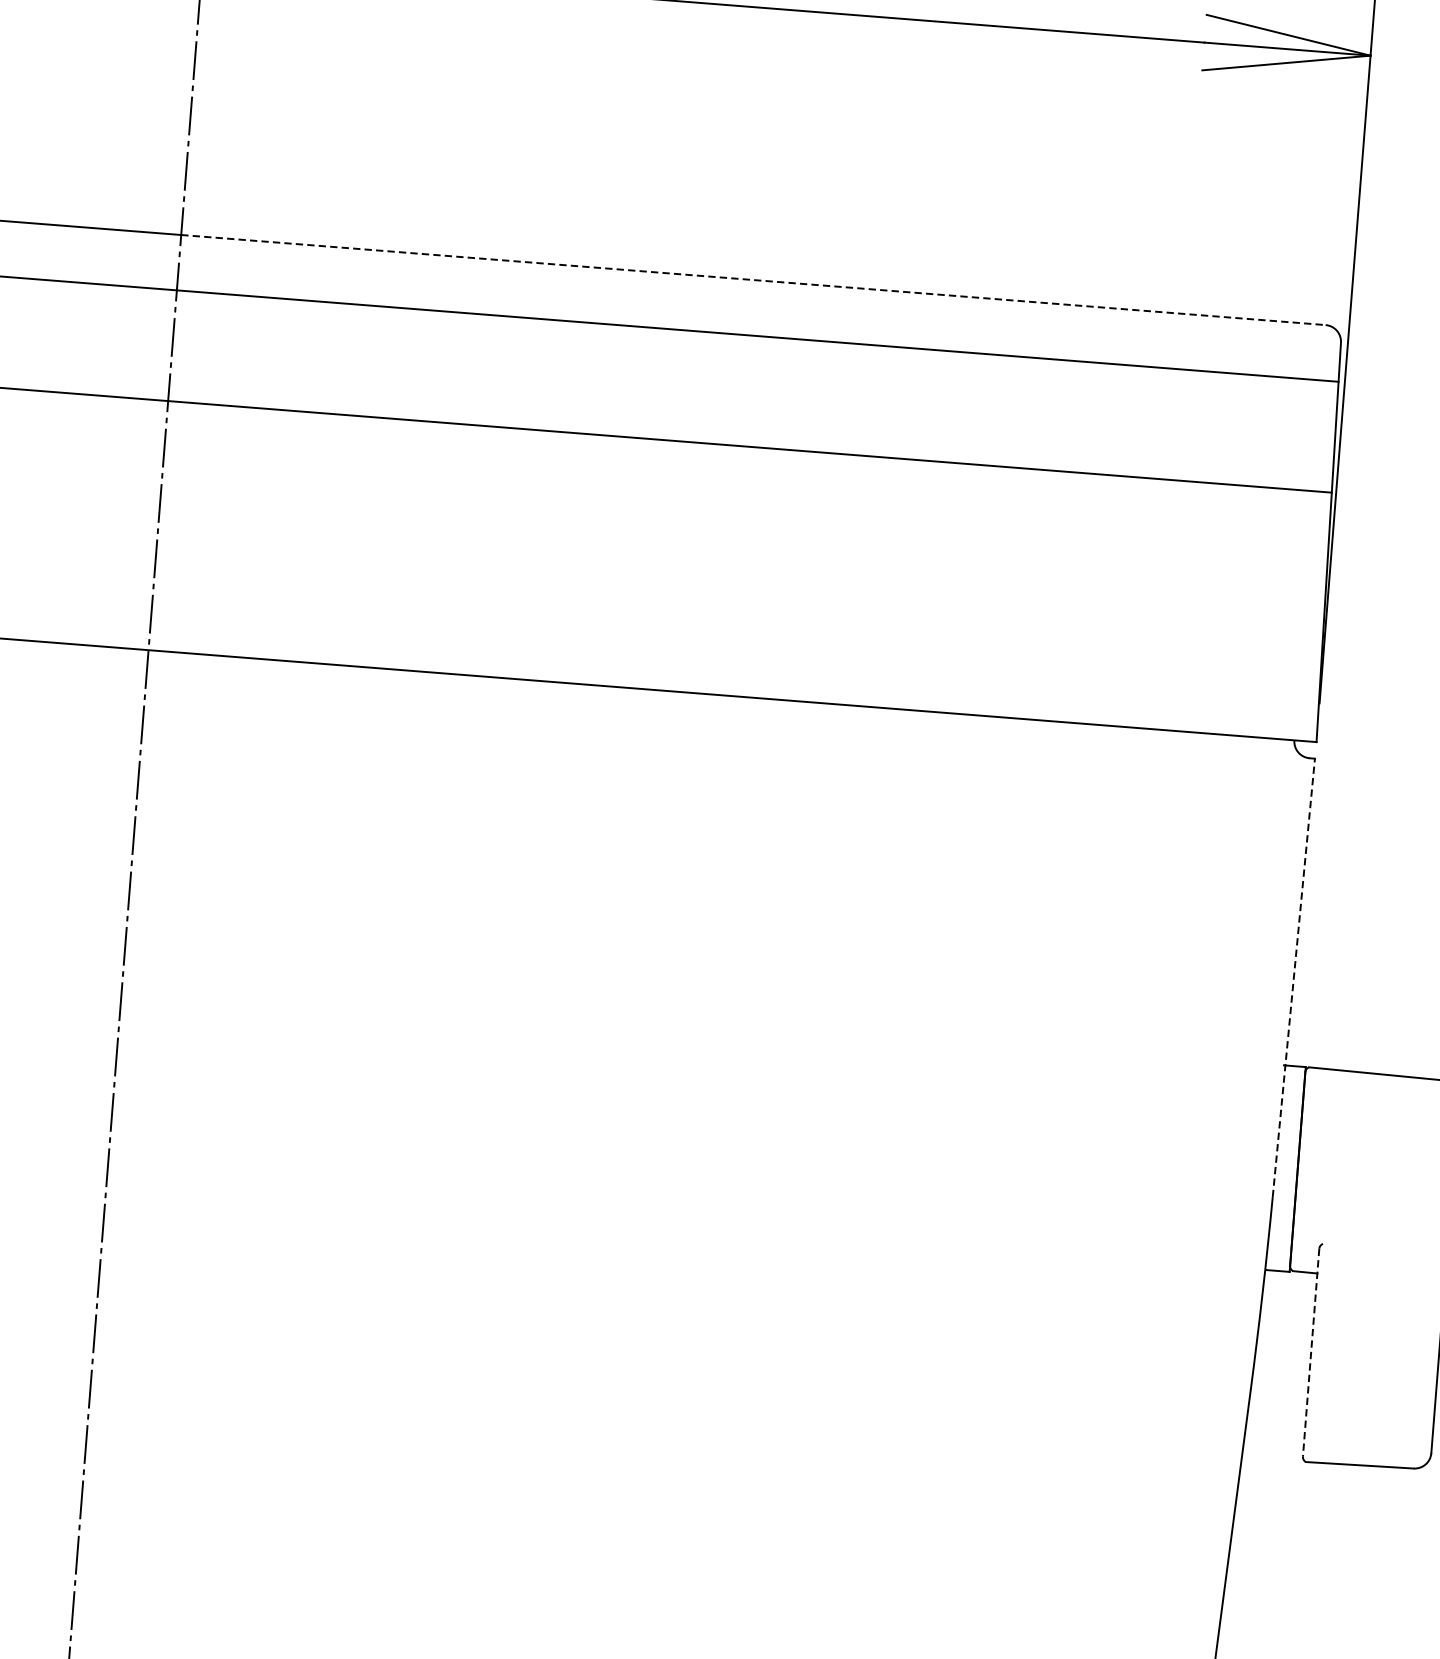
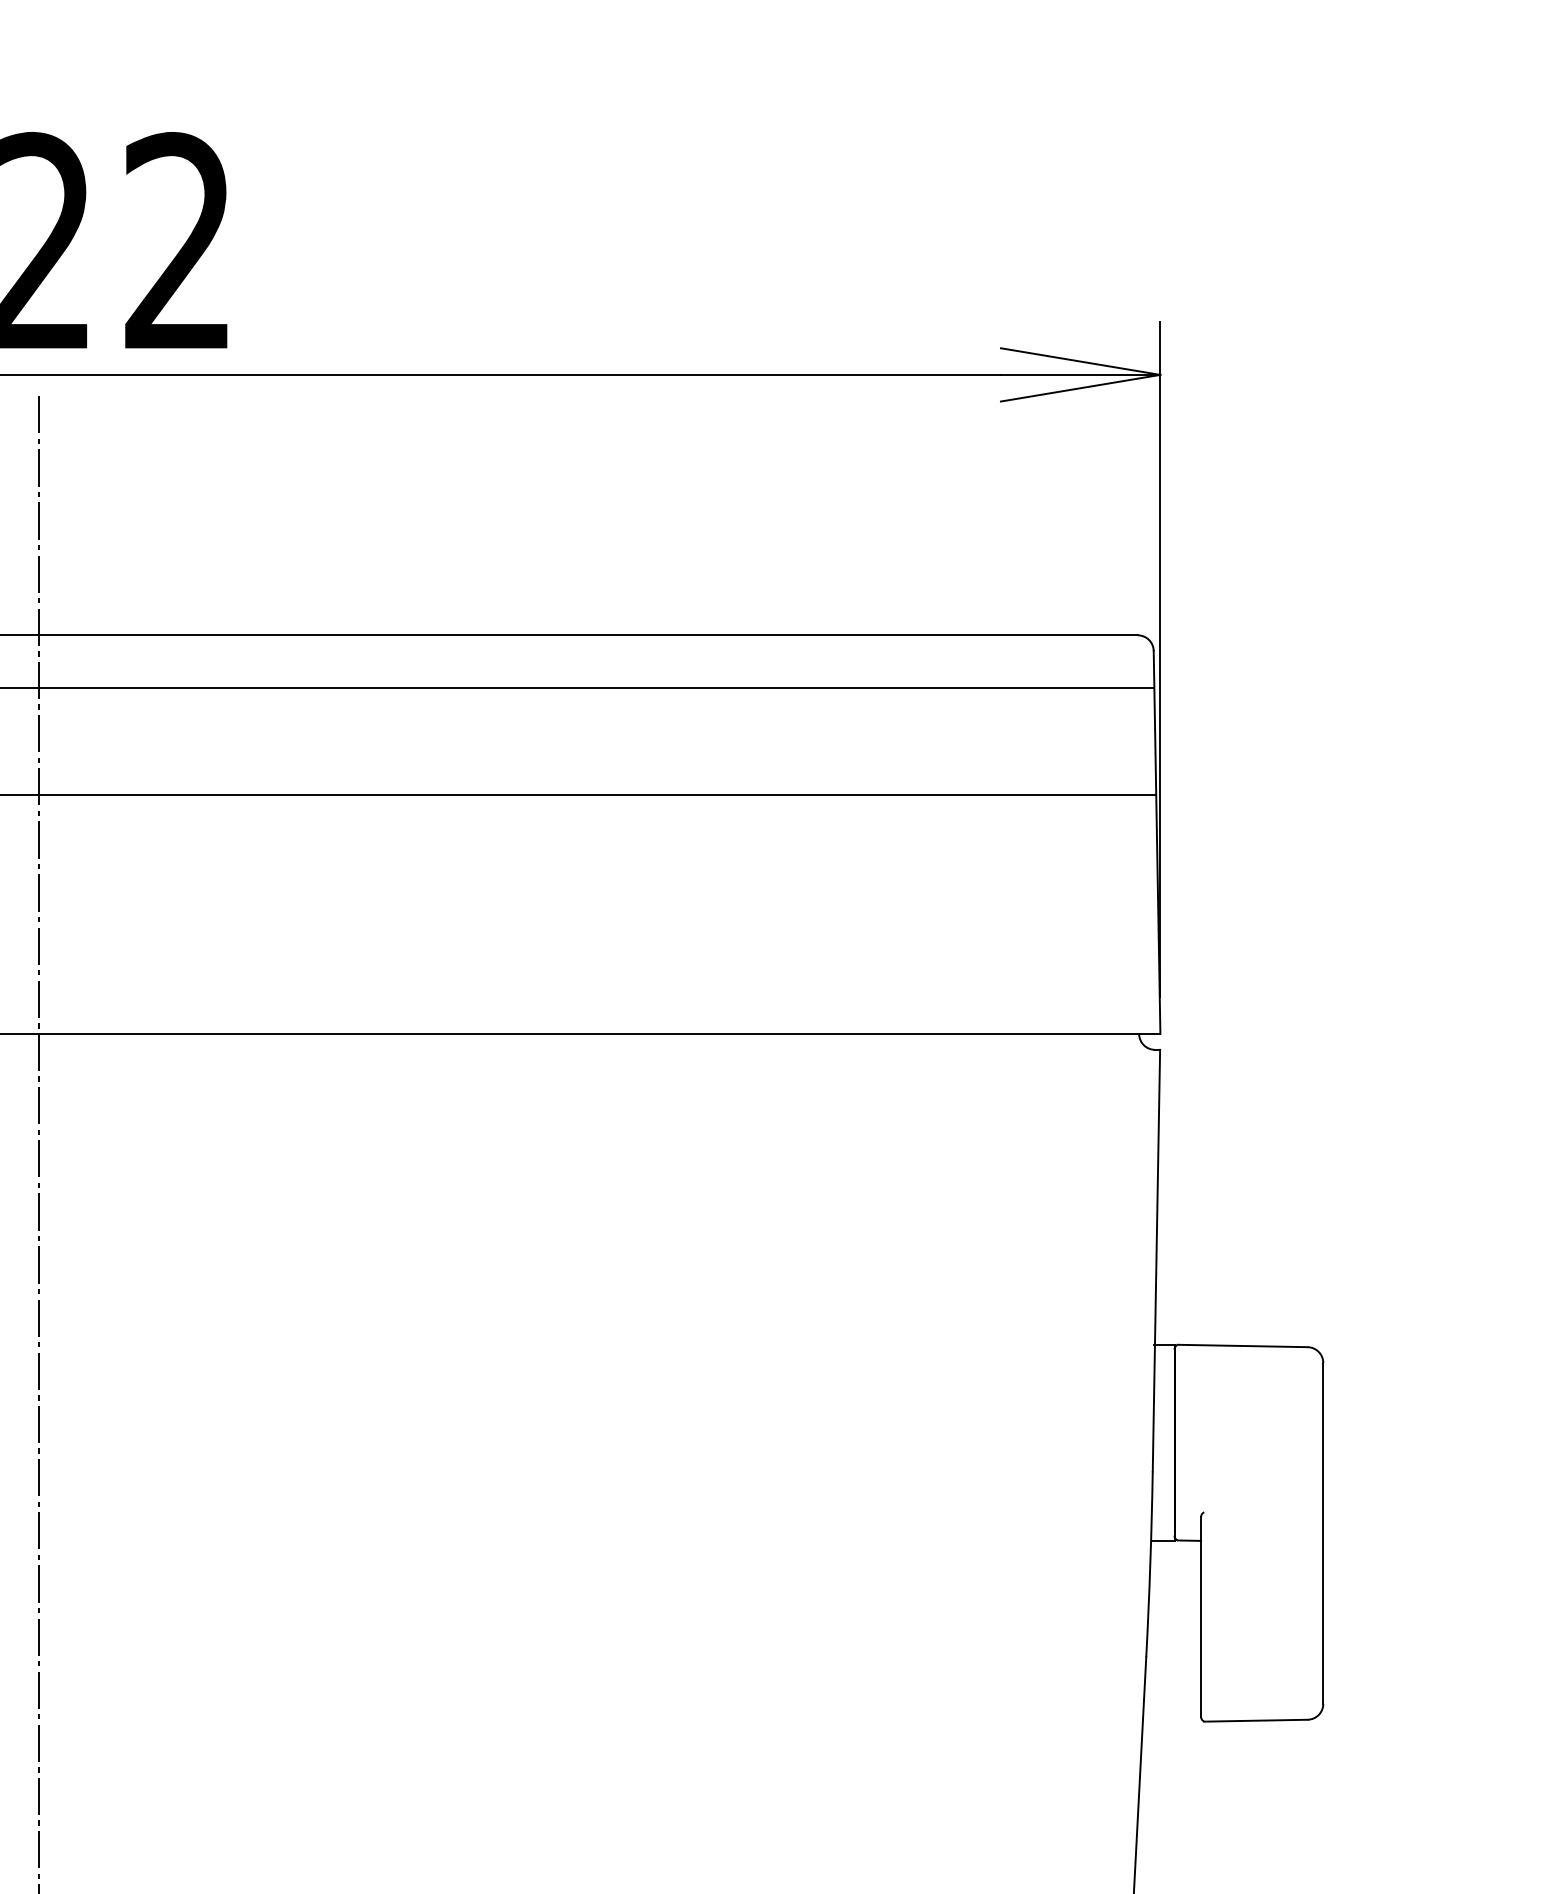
line: (753, 280) -> (588, 635), dashed -> solid
line: (1293, 977) -> (1156, 1260), dashed -> solid
line: (1311, 1352) -> (1201, 1616), dashed -> solid

